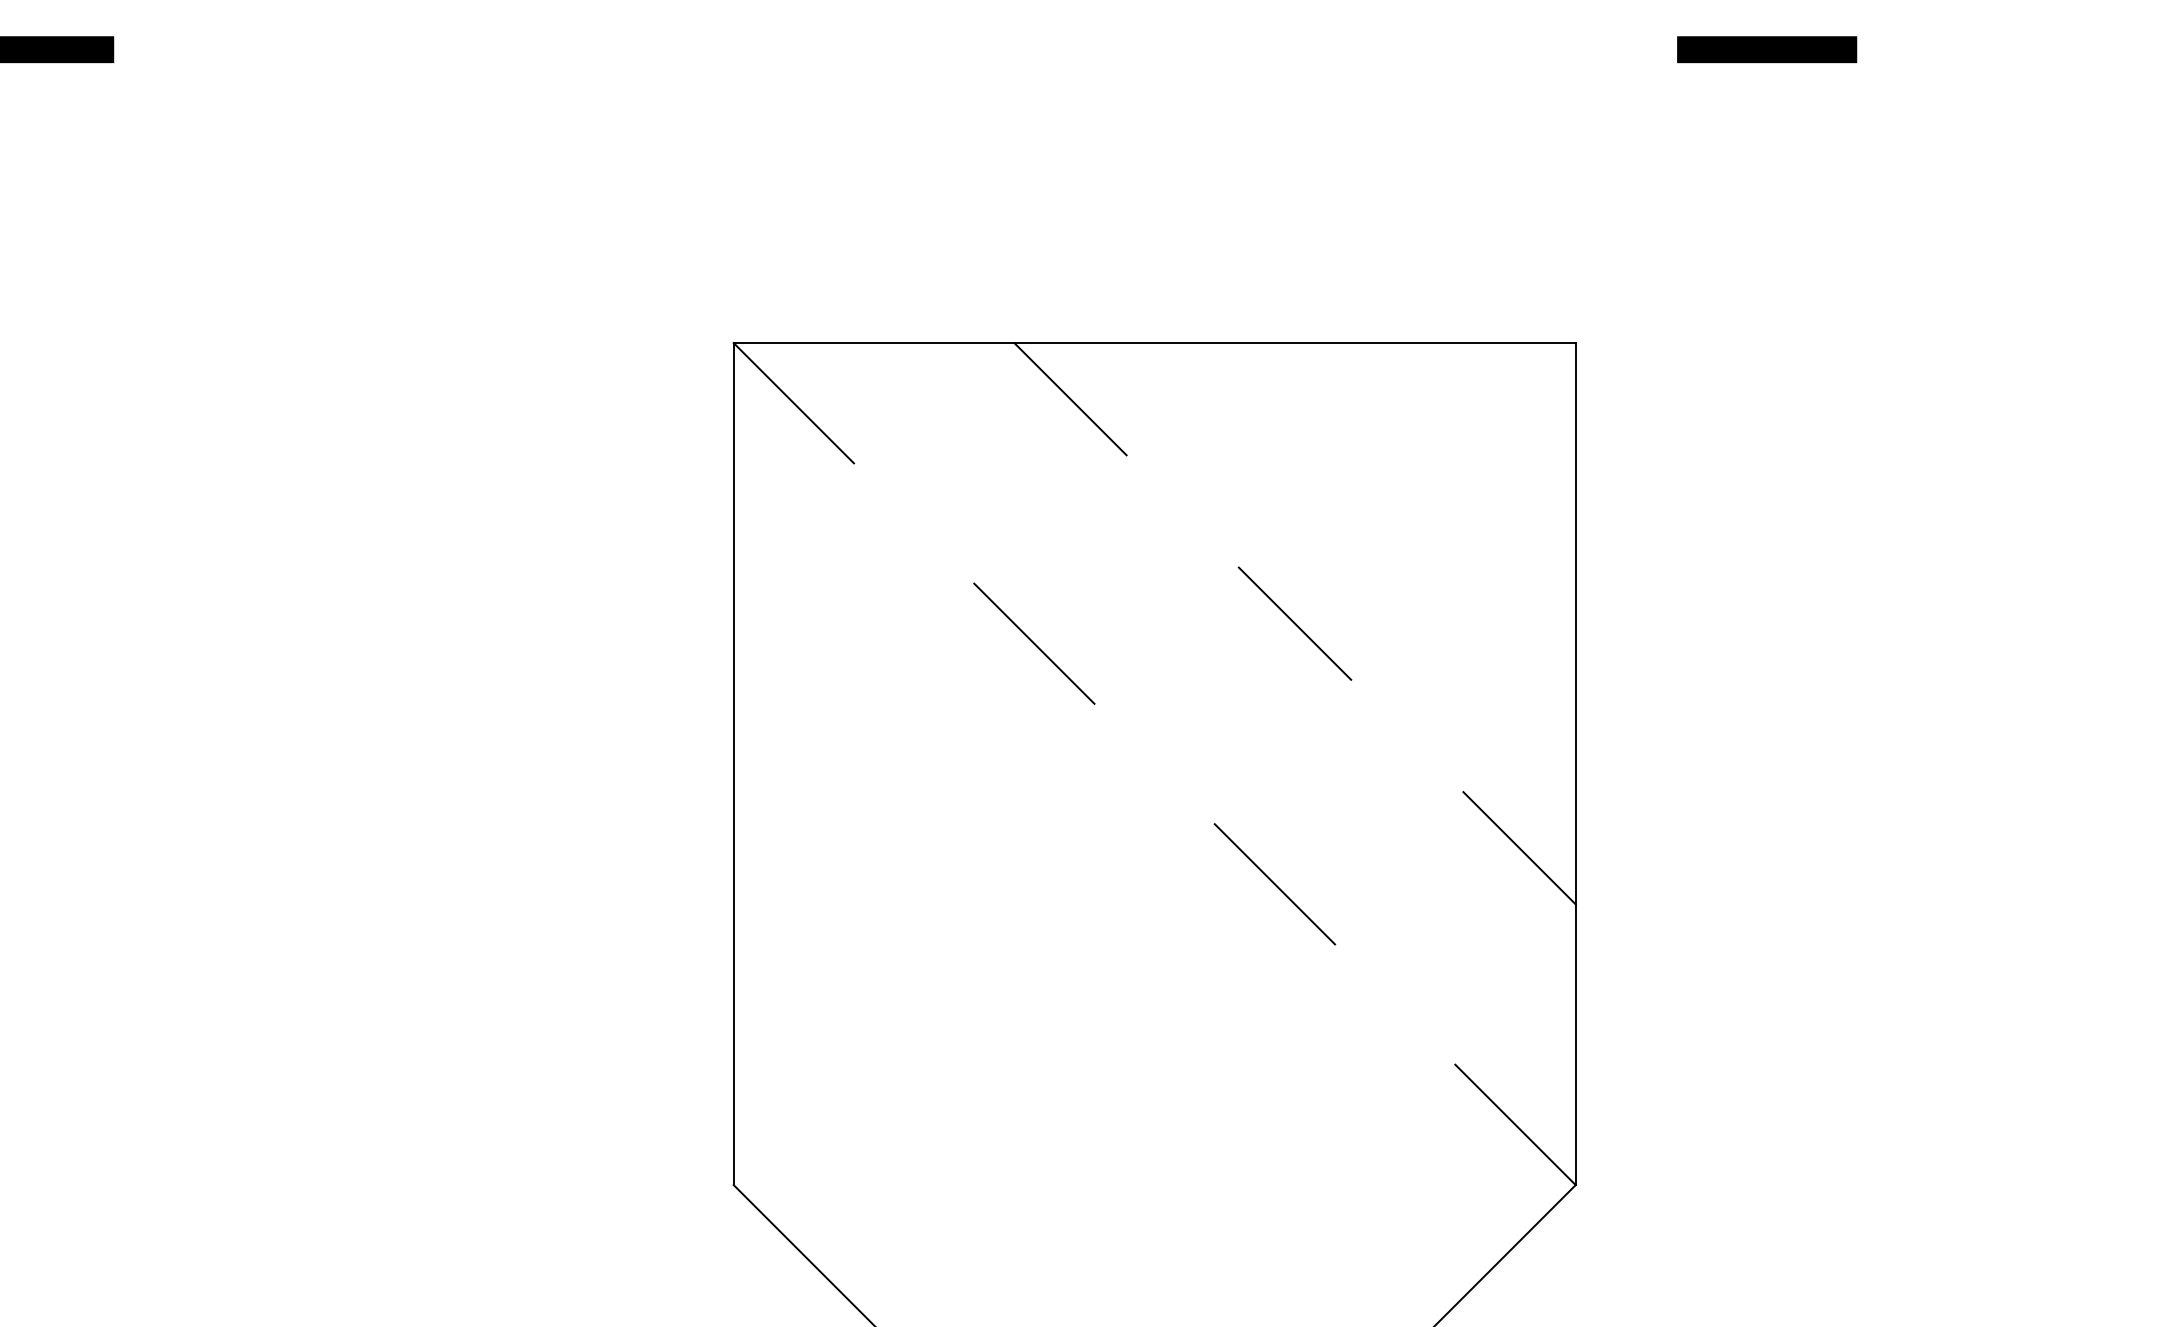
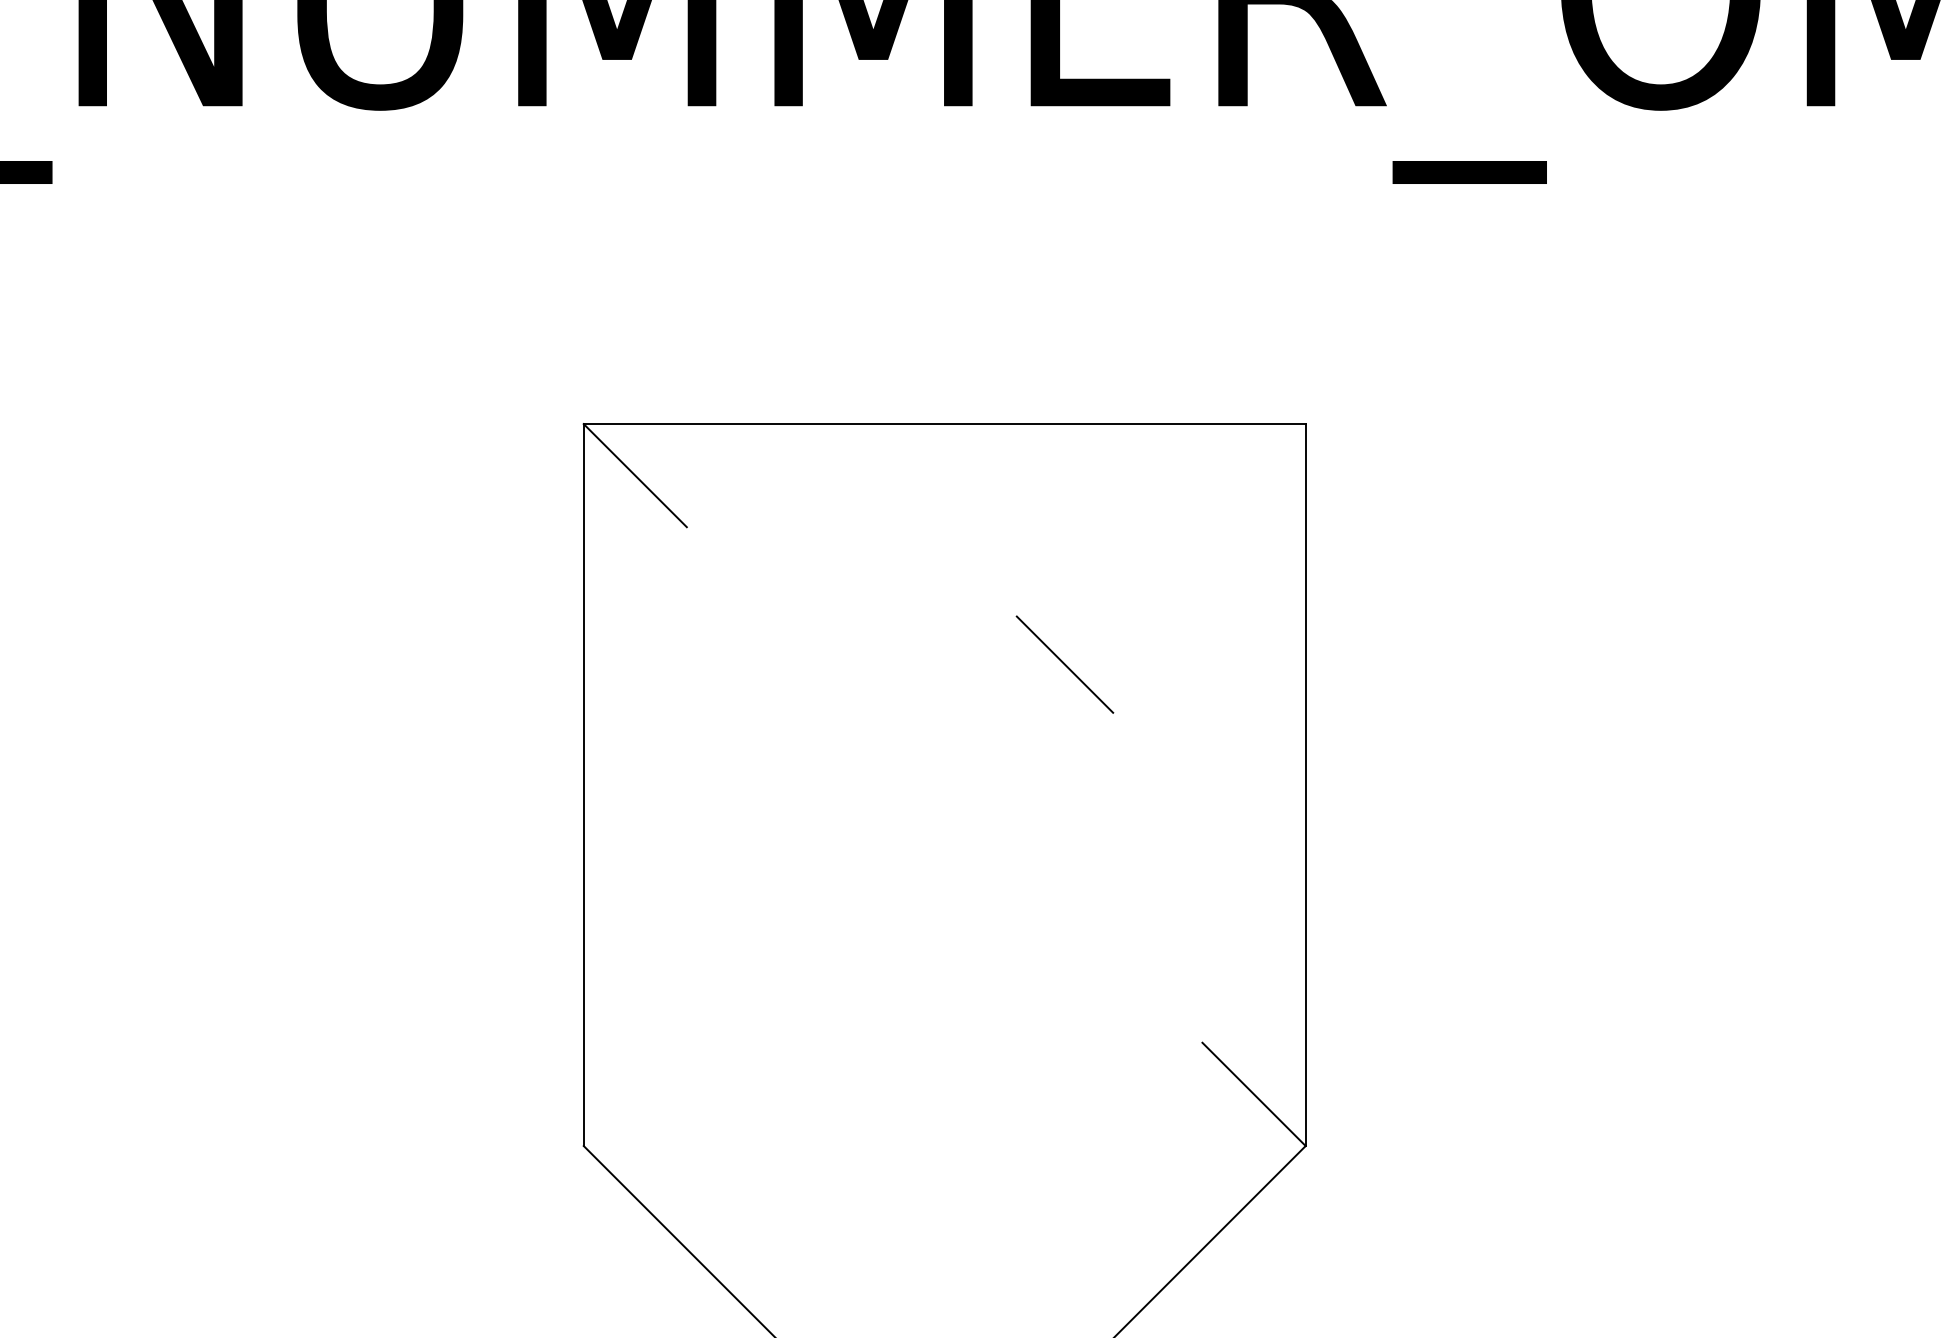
line: (1070, 399) -> (872, 472), removed
line: (1034, 643) -> (841, 681), removed
line: (1519, 848) -> (1257, 857), removed
line: (1274, 883) -> (1047, 887), removed

